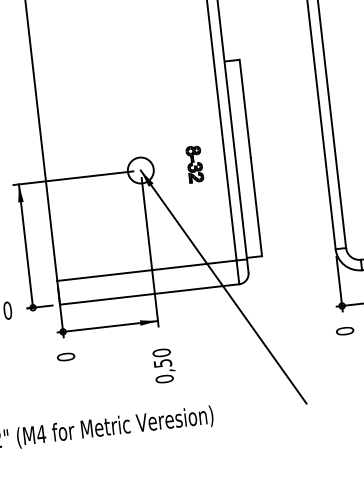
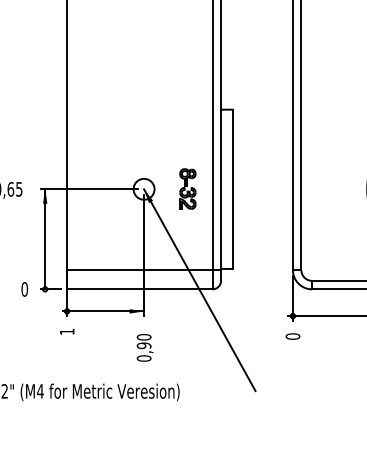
part: (194, 164) -> (187, 189), size x1.4
text: (65, 356) -> (66, 331), 0 -> 1
text: (162, 363) -> (143, 345), 0,50 -> 0,90

